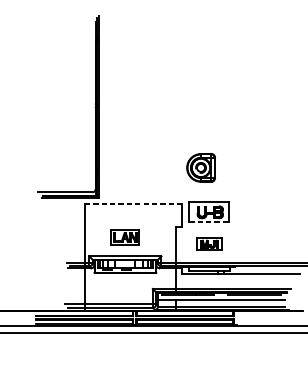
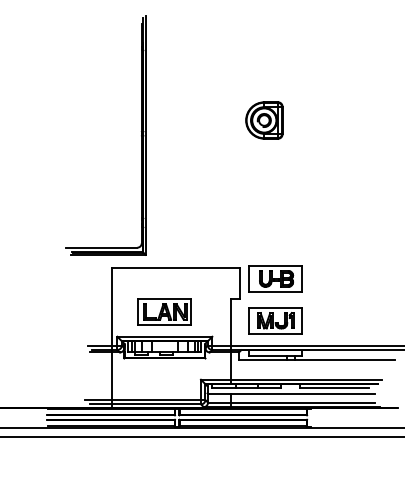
part: (94, 104) -> (140, 131), moved
part: (201, 167) -> (264, 120), moved
line: (133, 203) -> (175, 267), dashed -> solid
line: (209, 222) -> (275, 292), dashed -> solid
part: (125, 237) -> (164, 311), size x1.43
part: (209, 243) -> (275, 320), size x1.67

